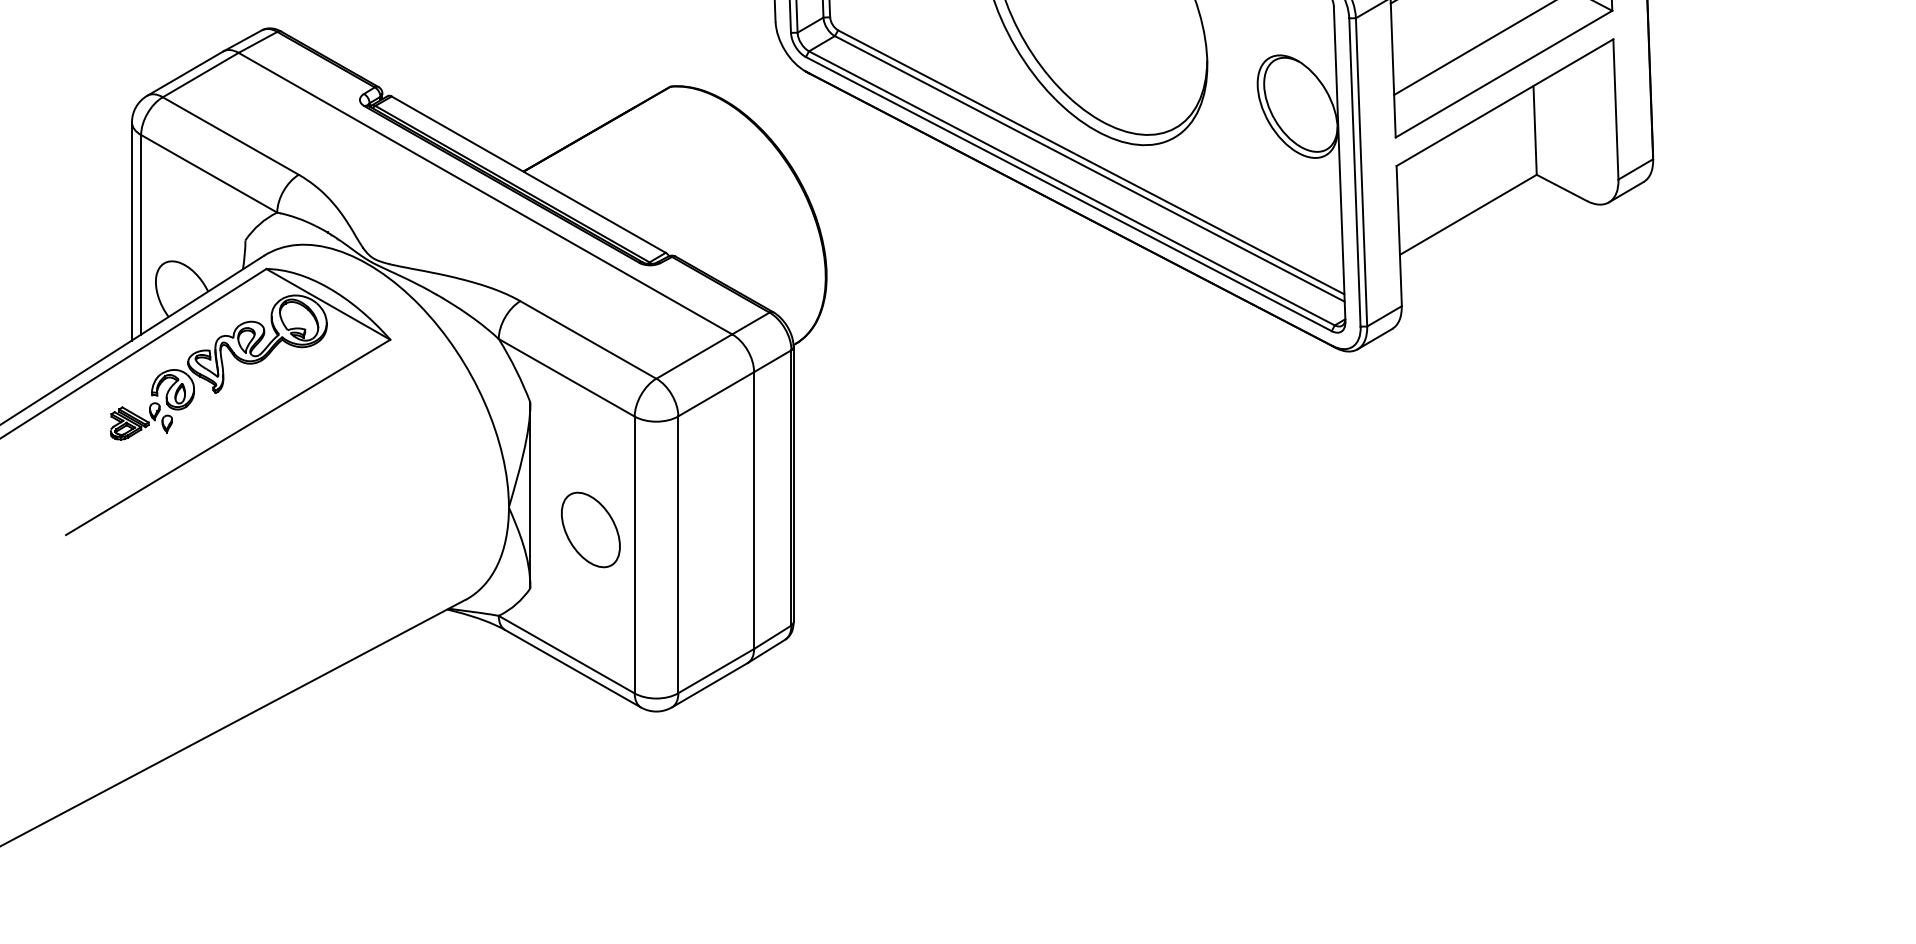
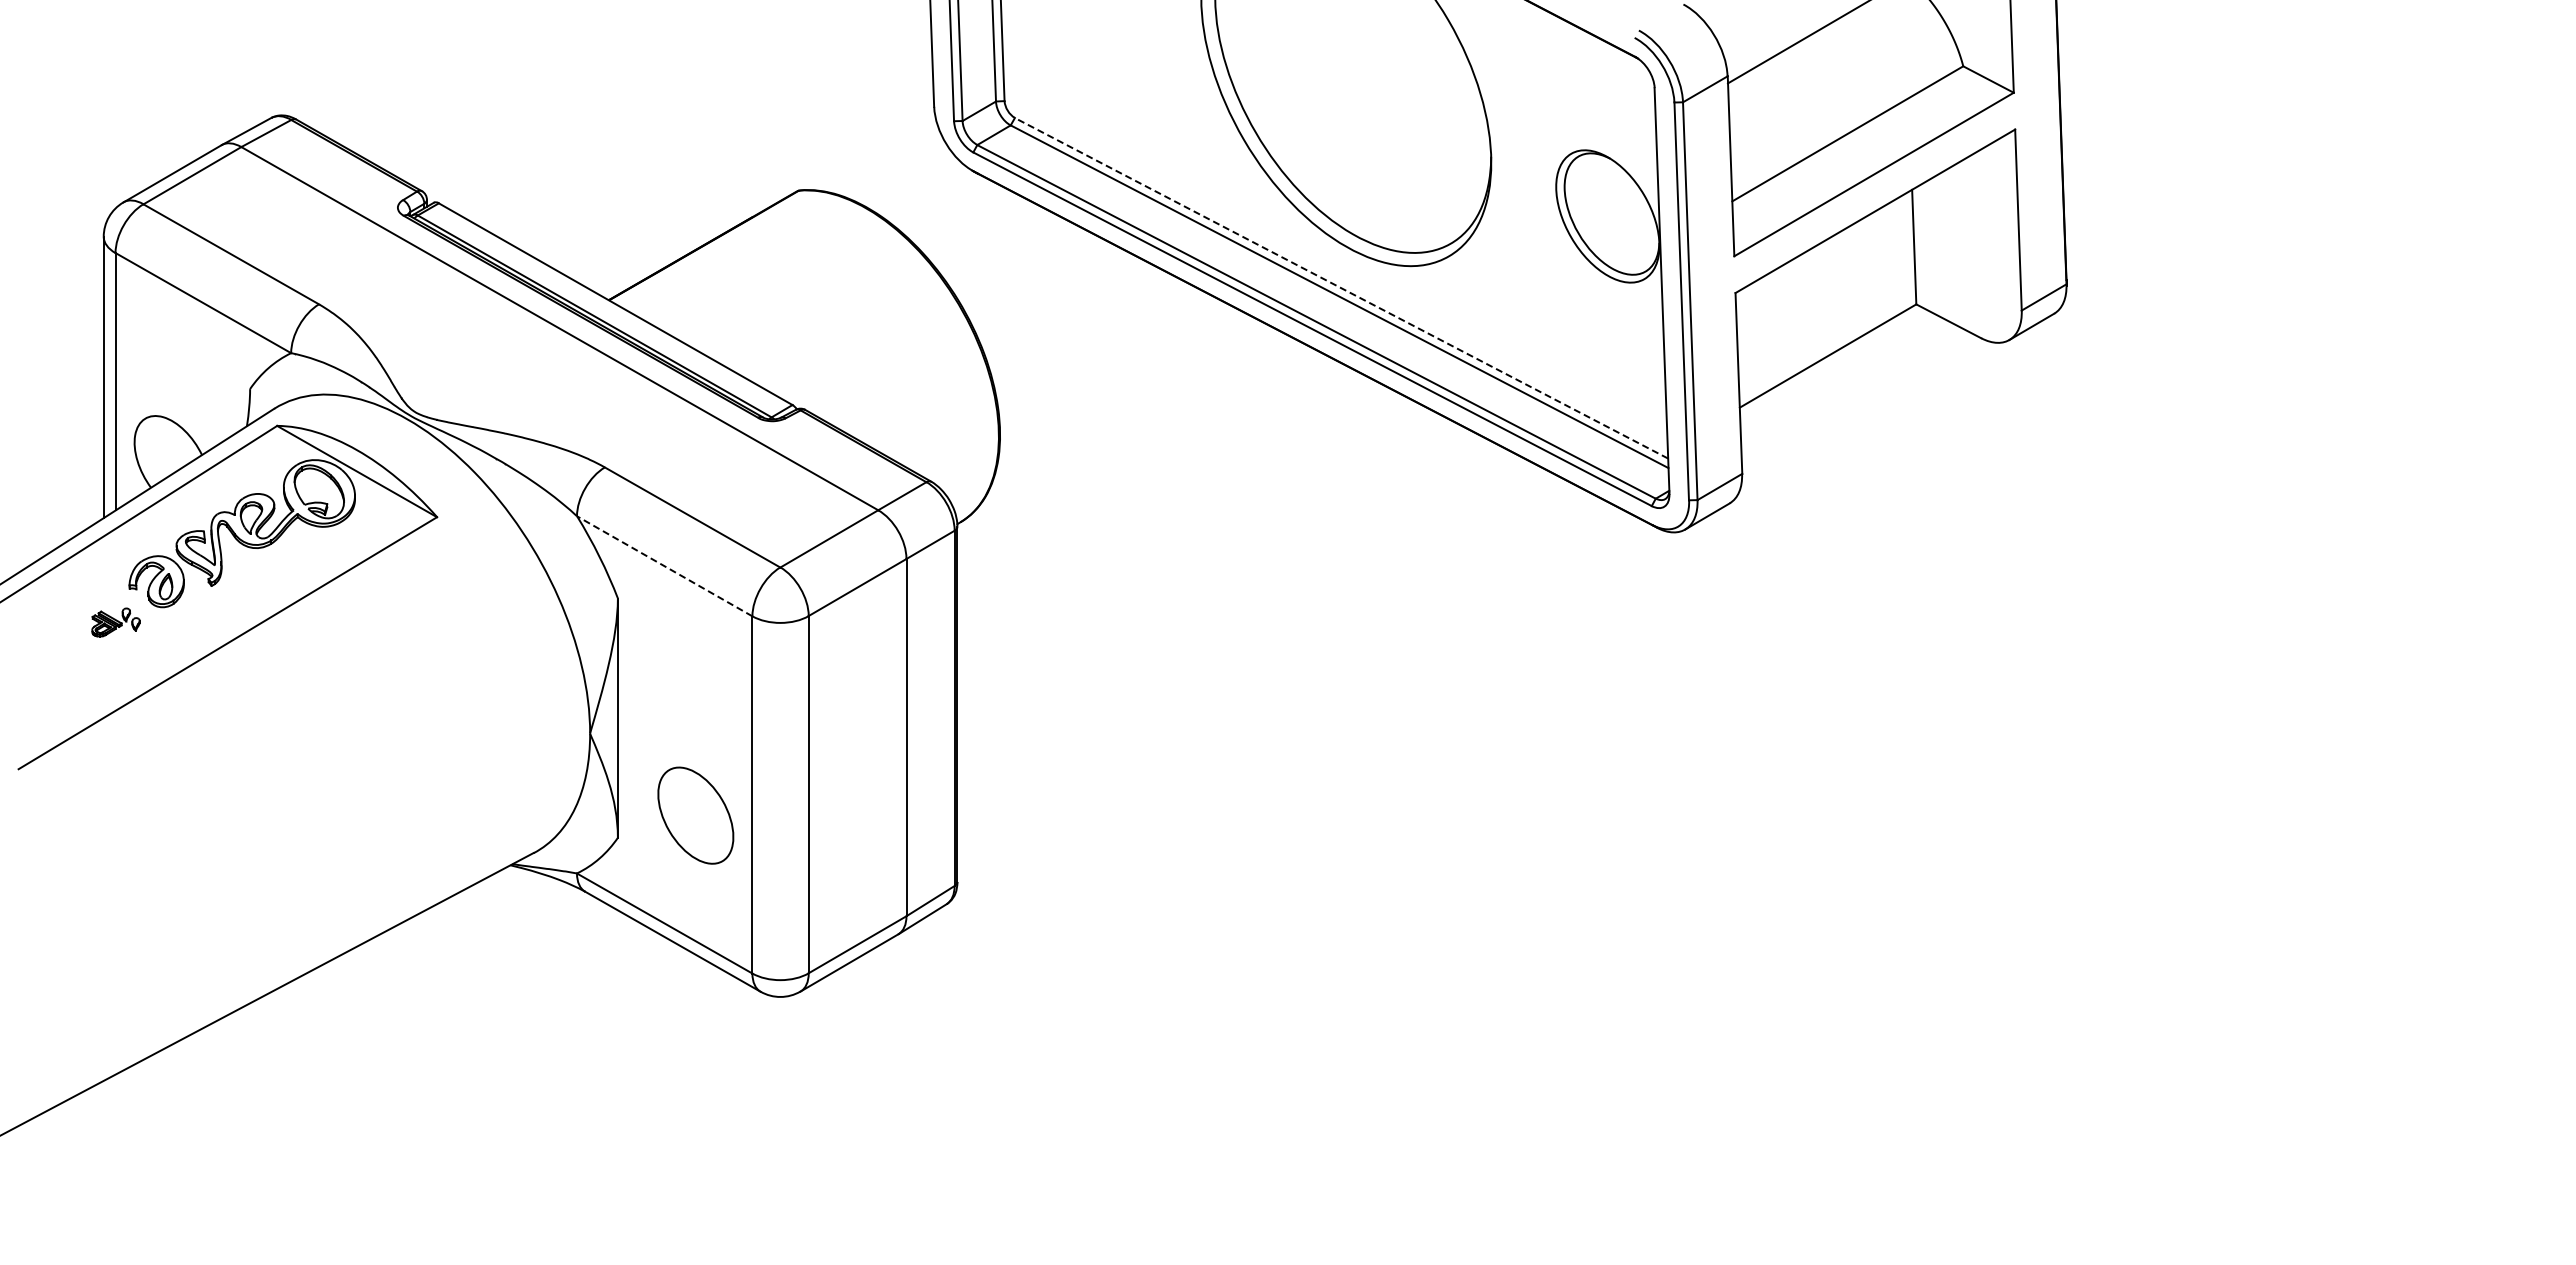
line: (1091, 162) -> (1341, 288), solid -> dashed
line: (566, 377) -> (664, 566), solid -> dashed
part: (141, 421) -> (115, 622), size x0.6
part: (590, 529) -> (695, 815), moved

